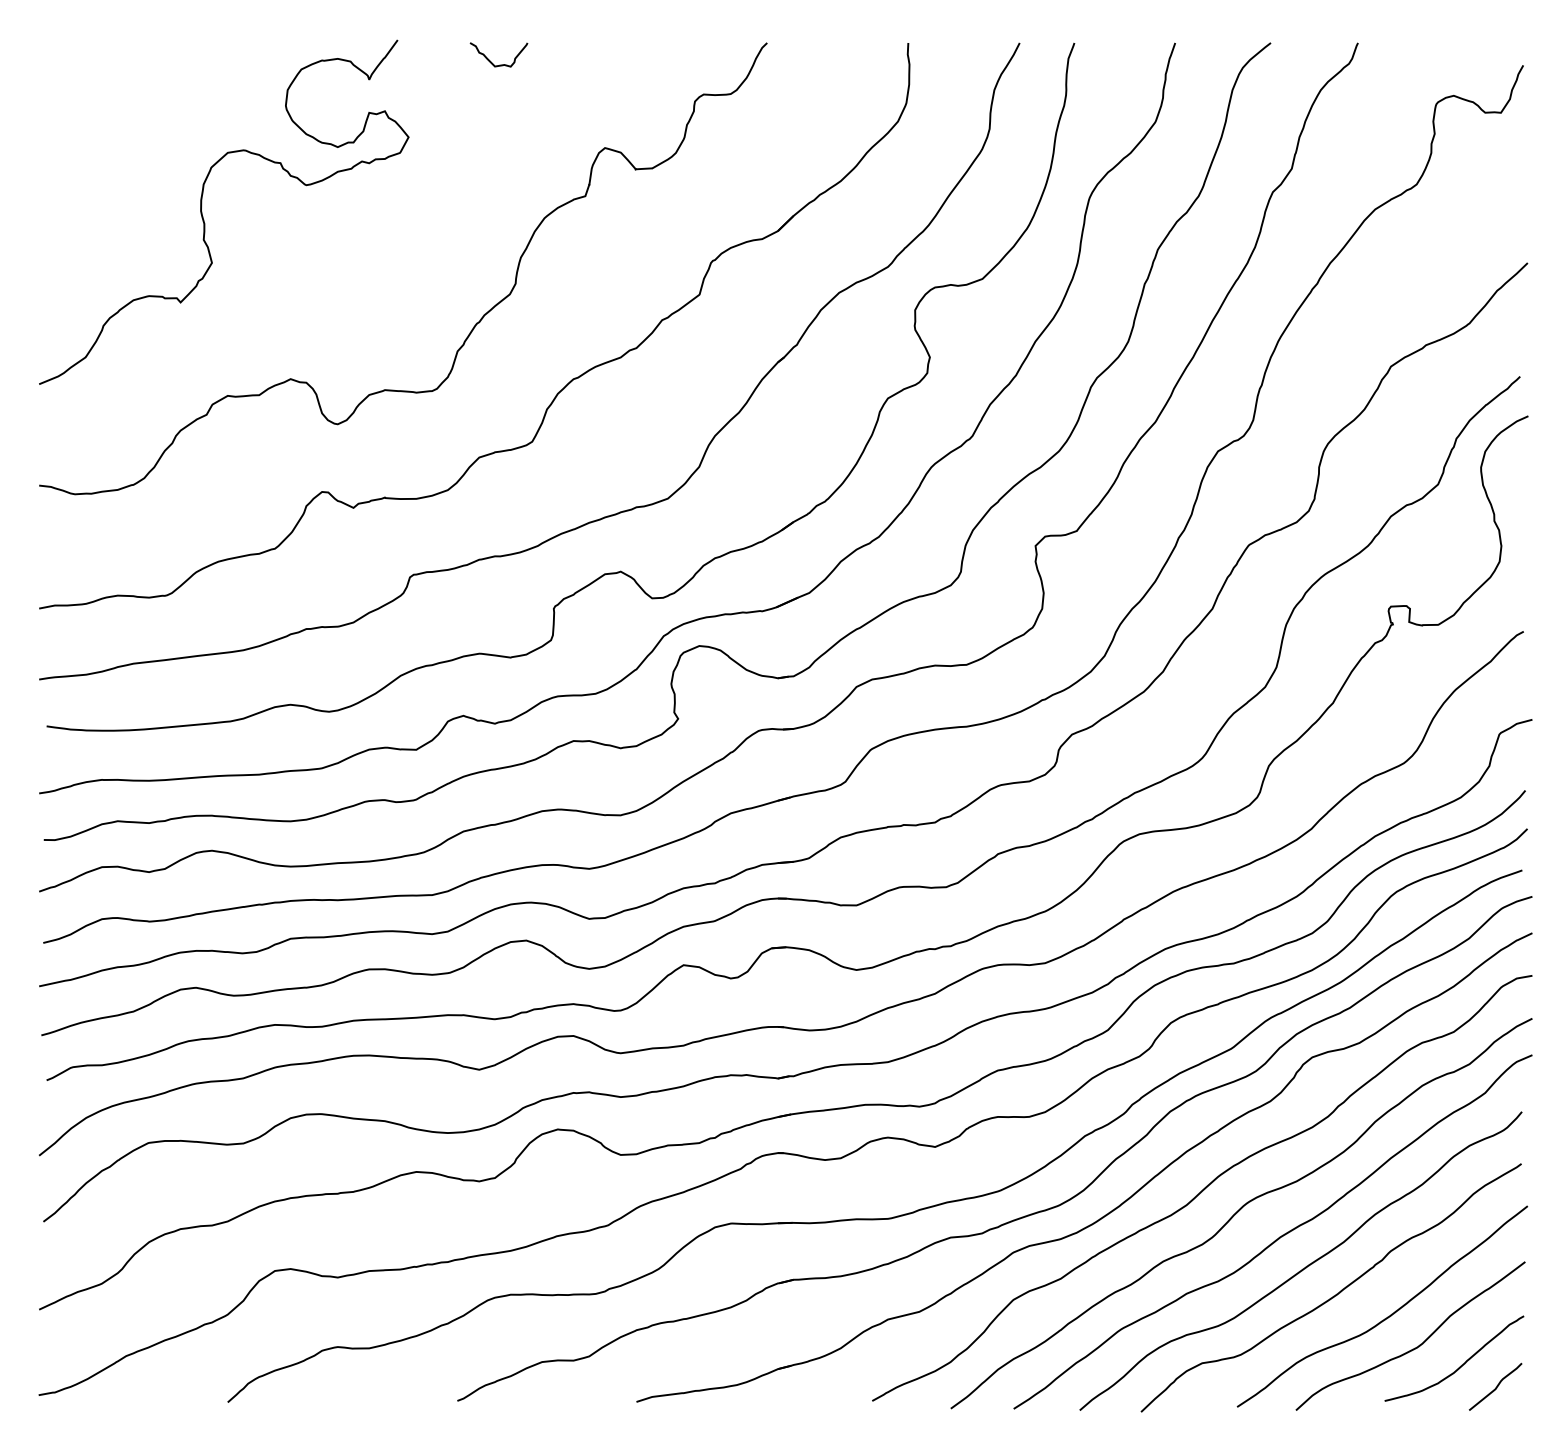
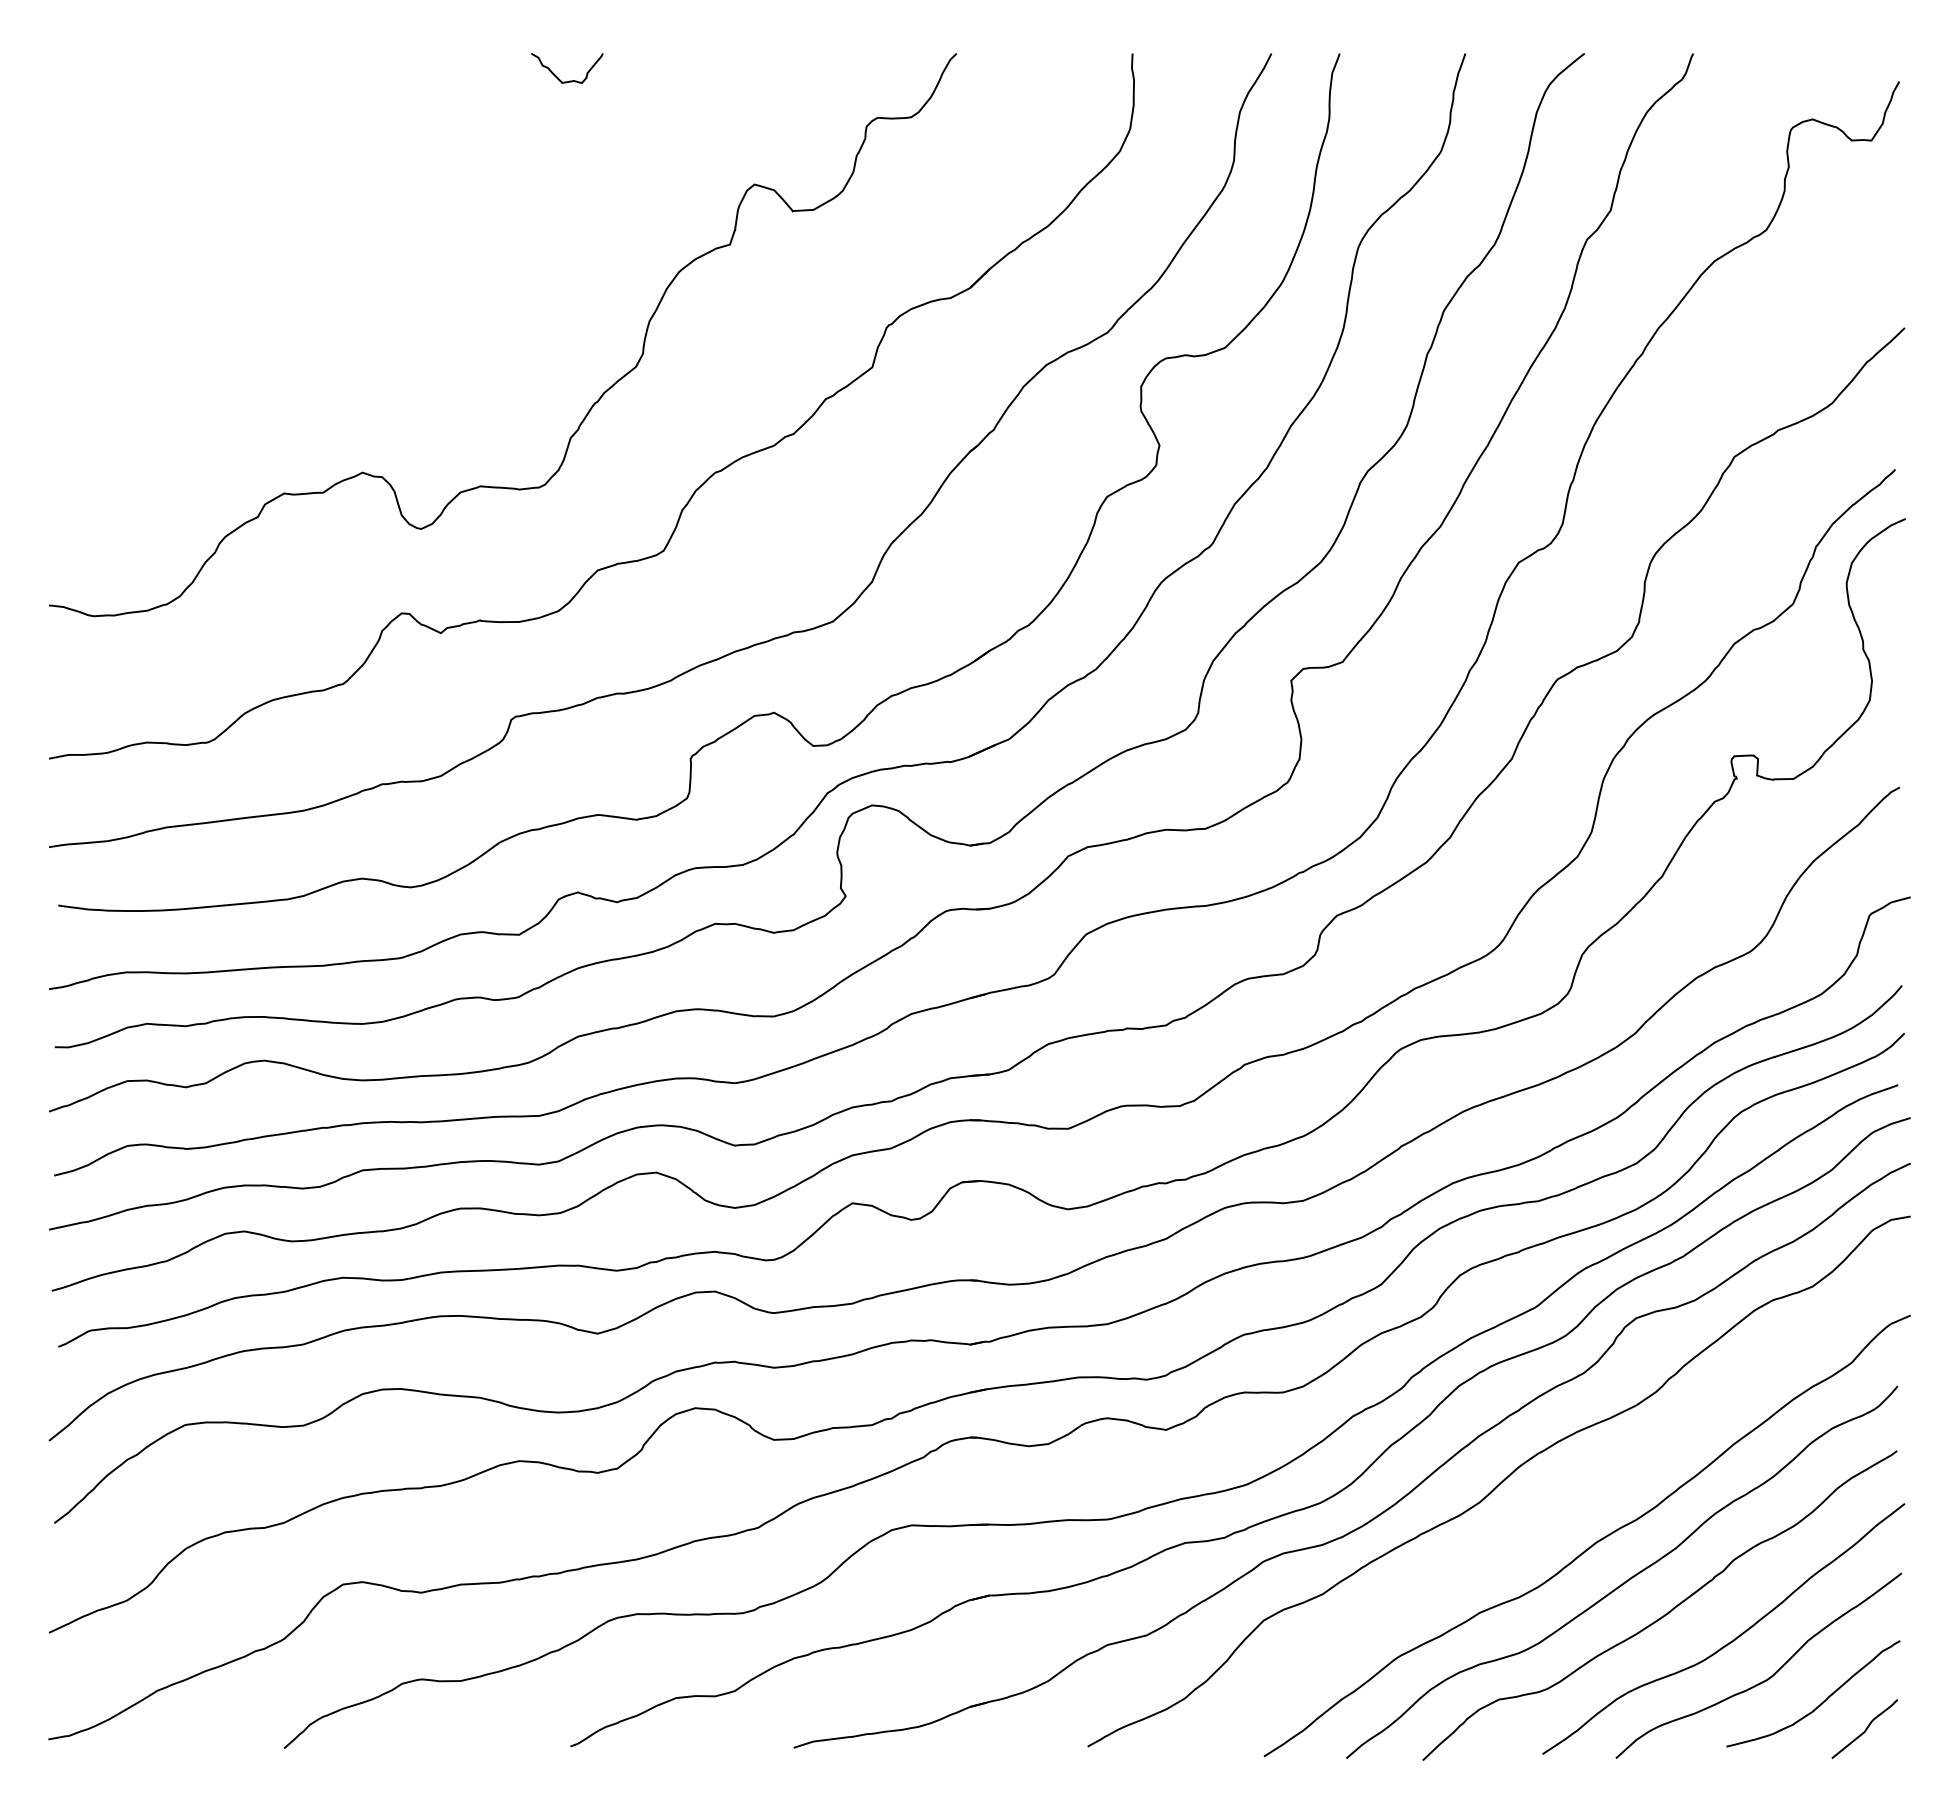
curve: (500, 64) -> (569, 80), moved
curve: (203, 216) -> (253, 269), removed
curve: (1239, 1210) -> (1545, 1509), removed

